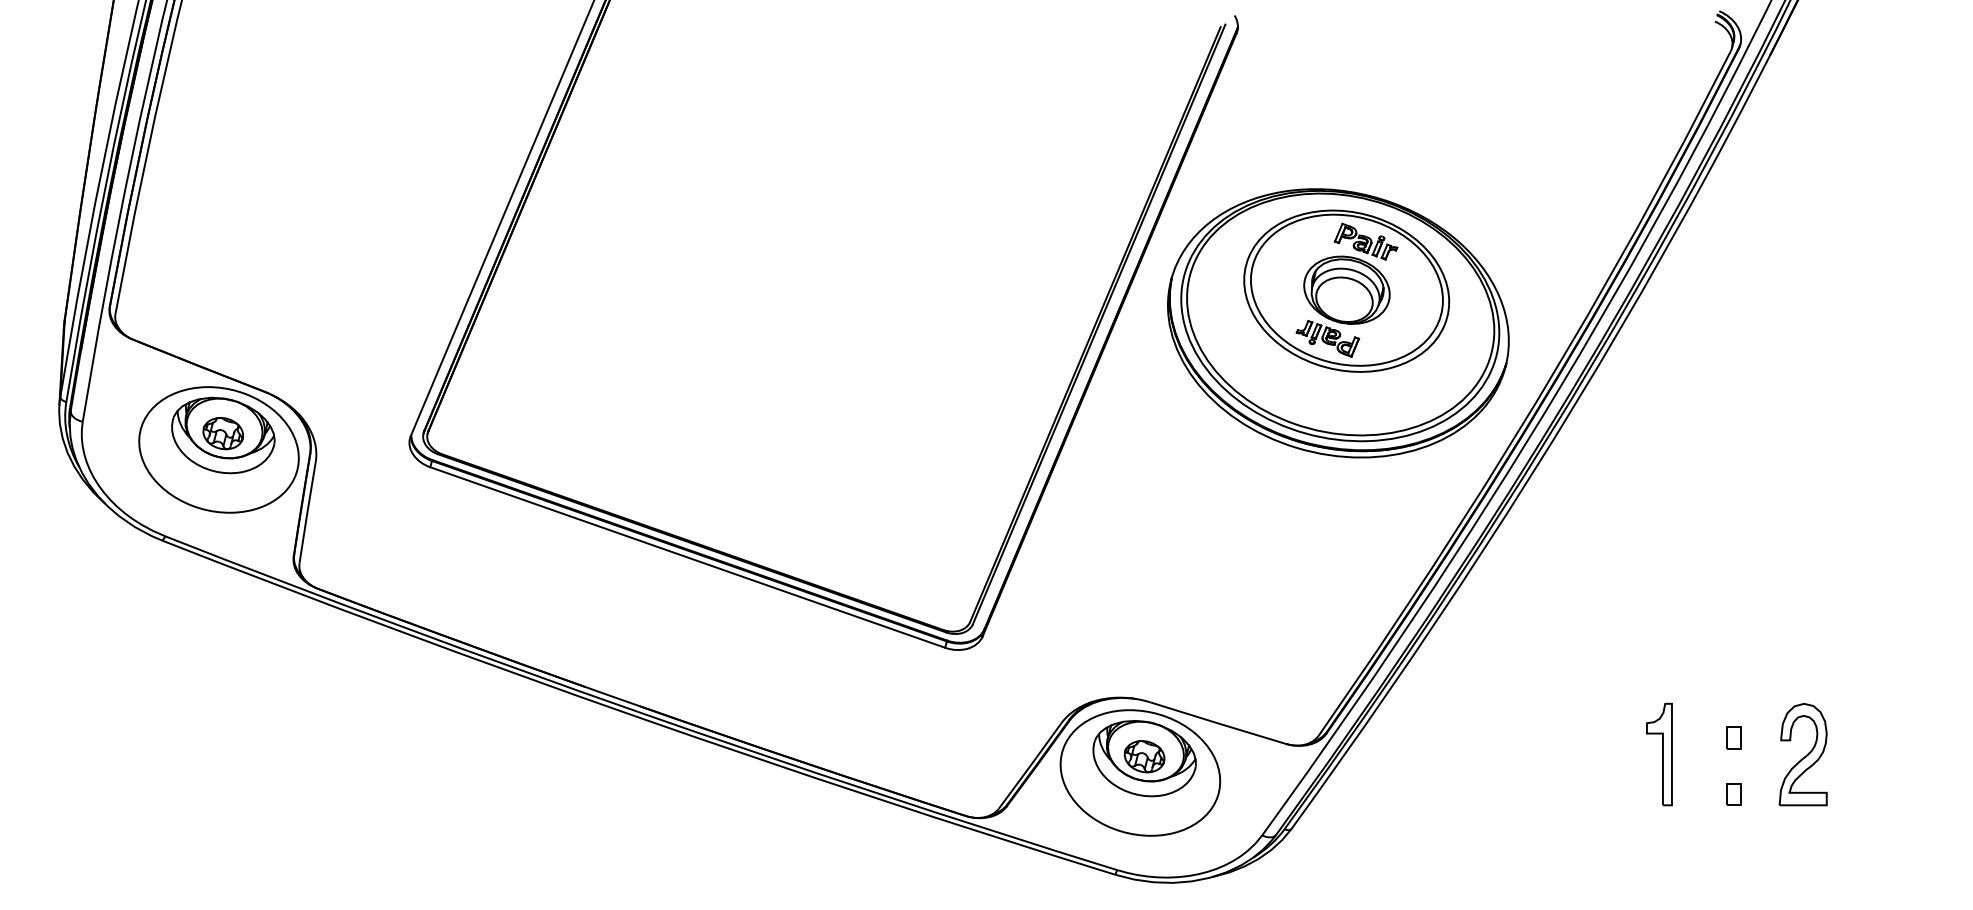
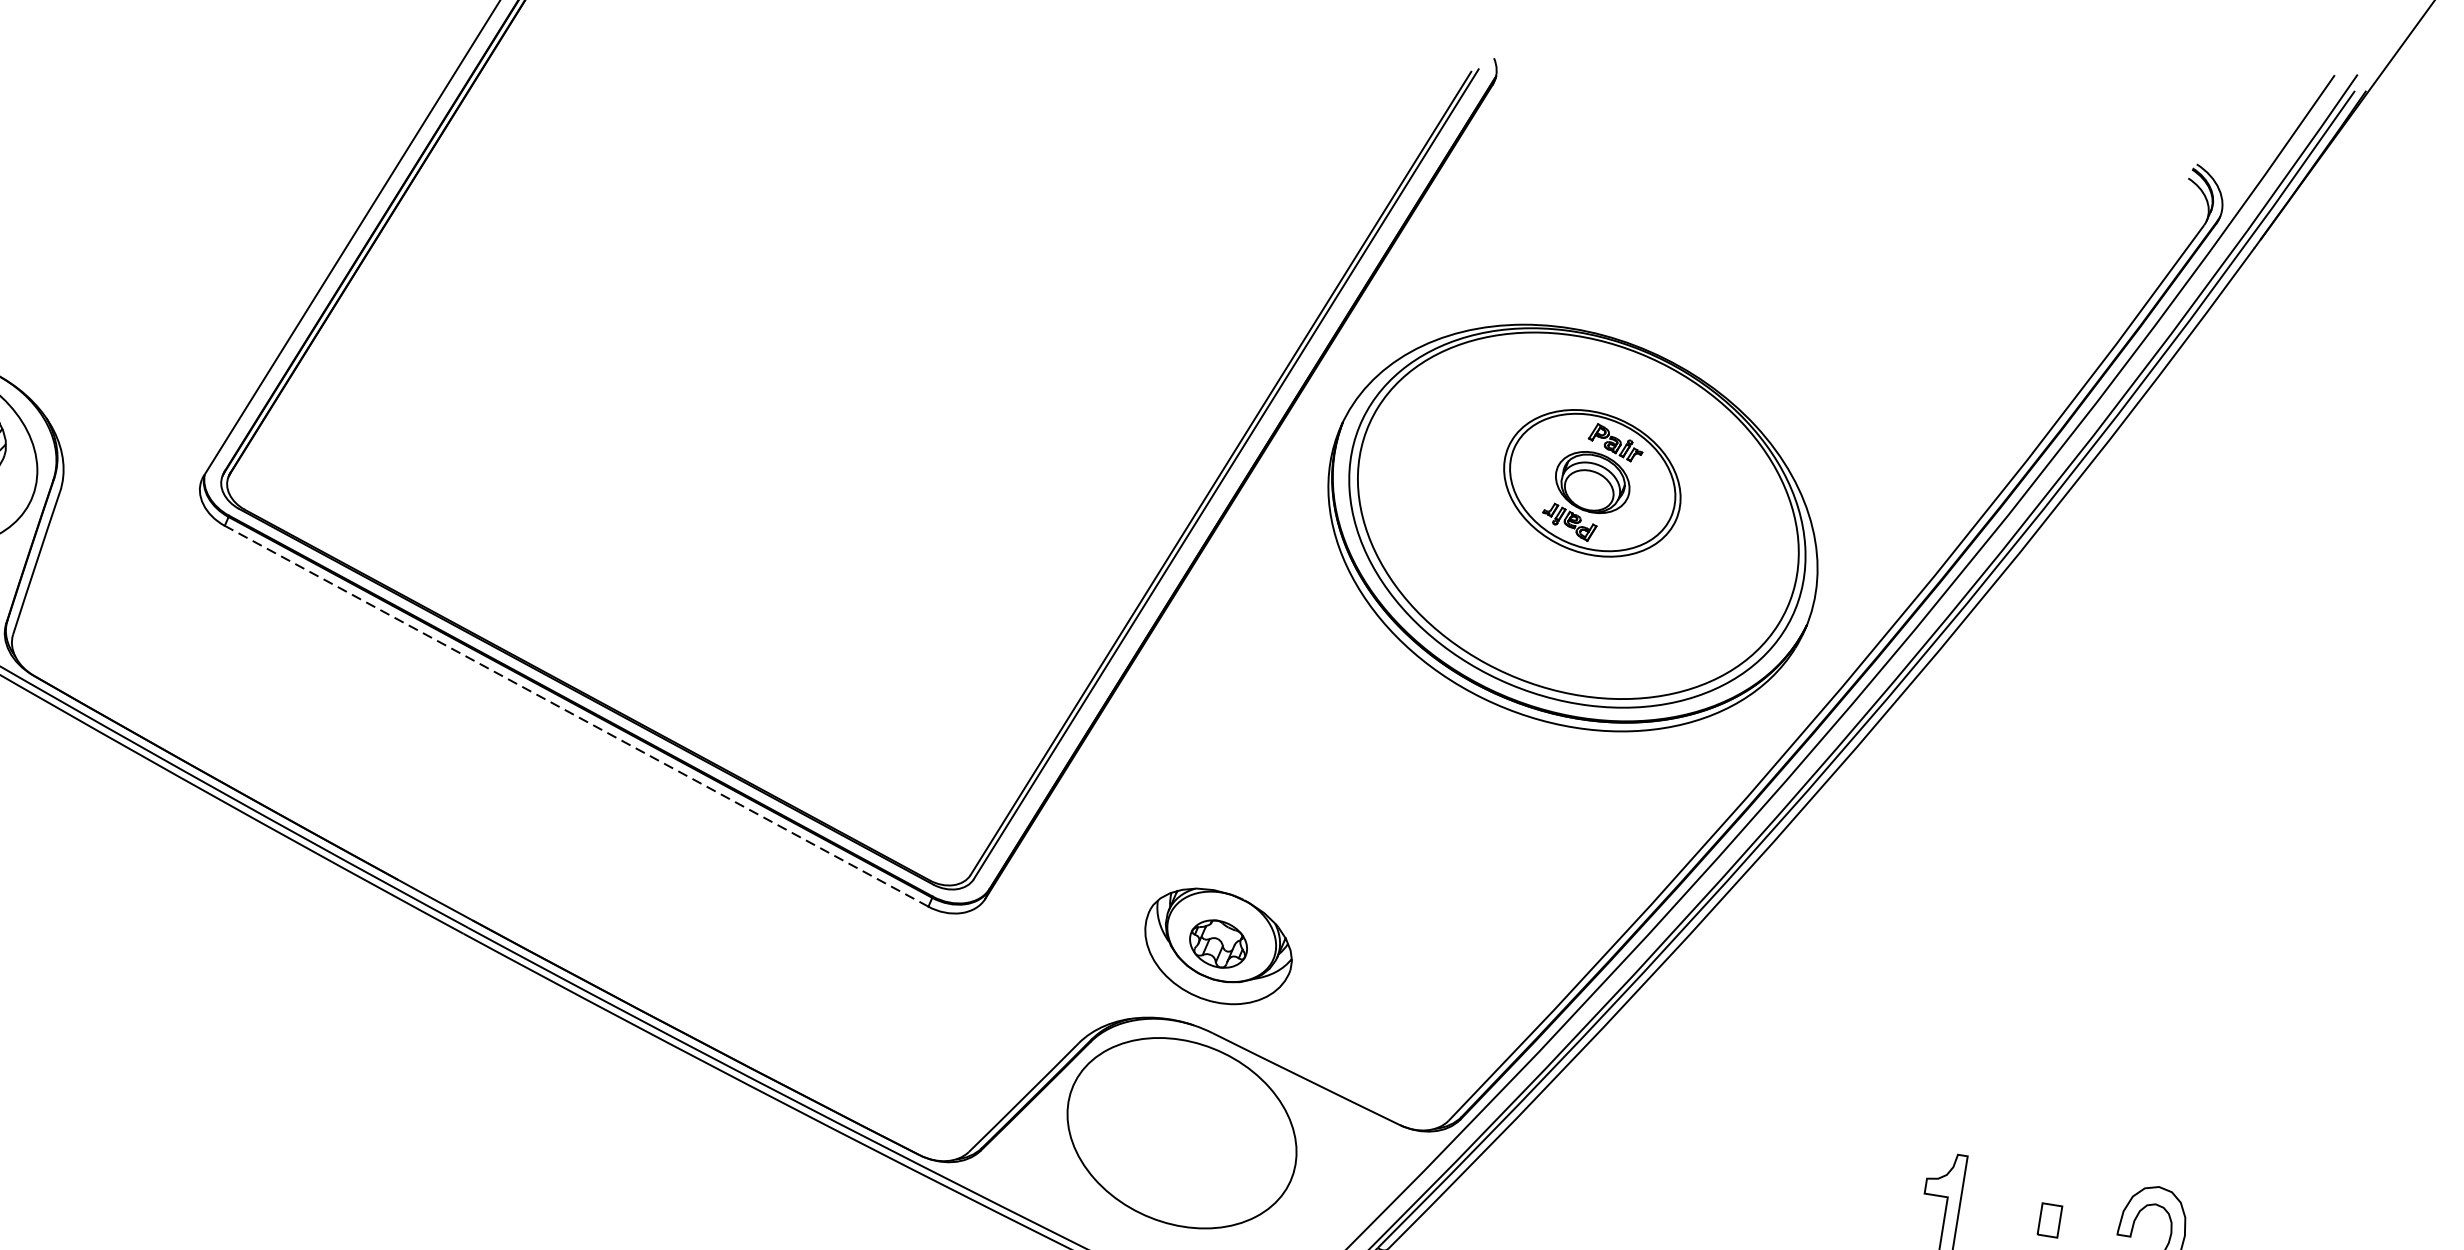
part: (1346, 290) -> (1592, 482), size x0.6
line: (687, 557) -> (576, 716), solid -> dashed
part: (1144, 758) -> (1217, 946), moved

